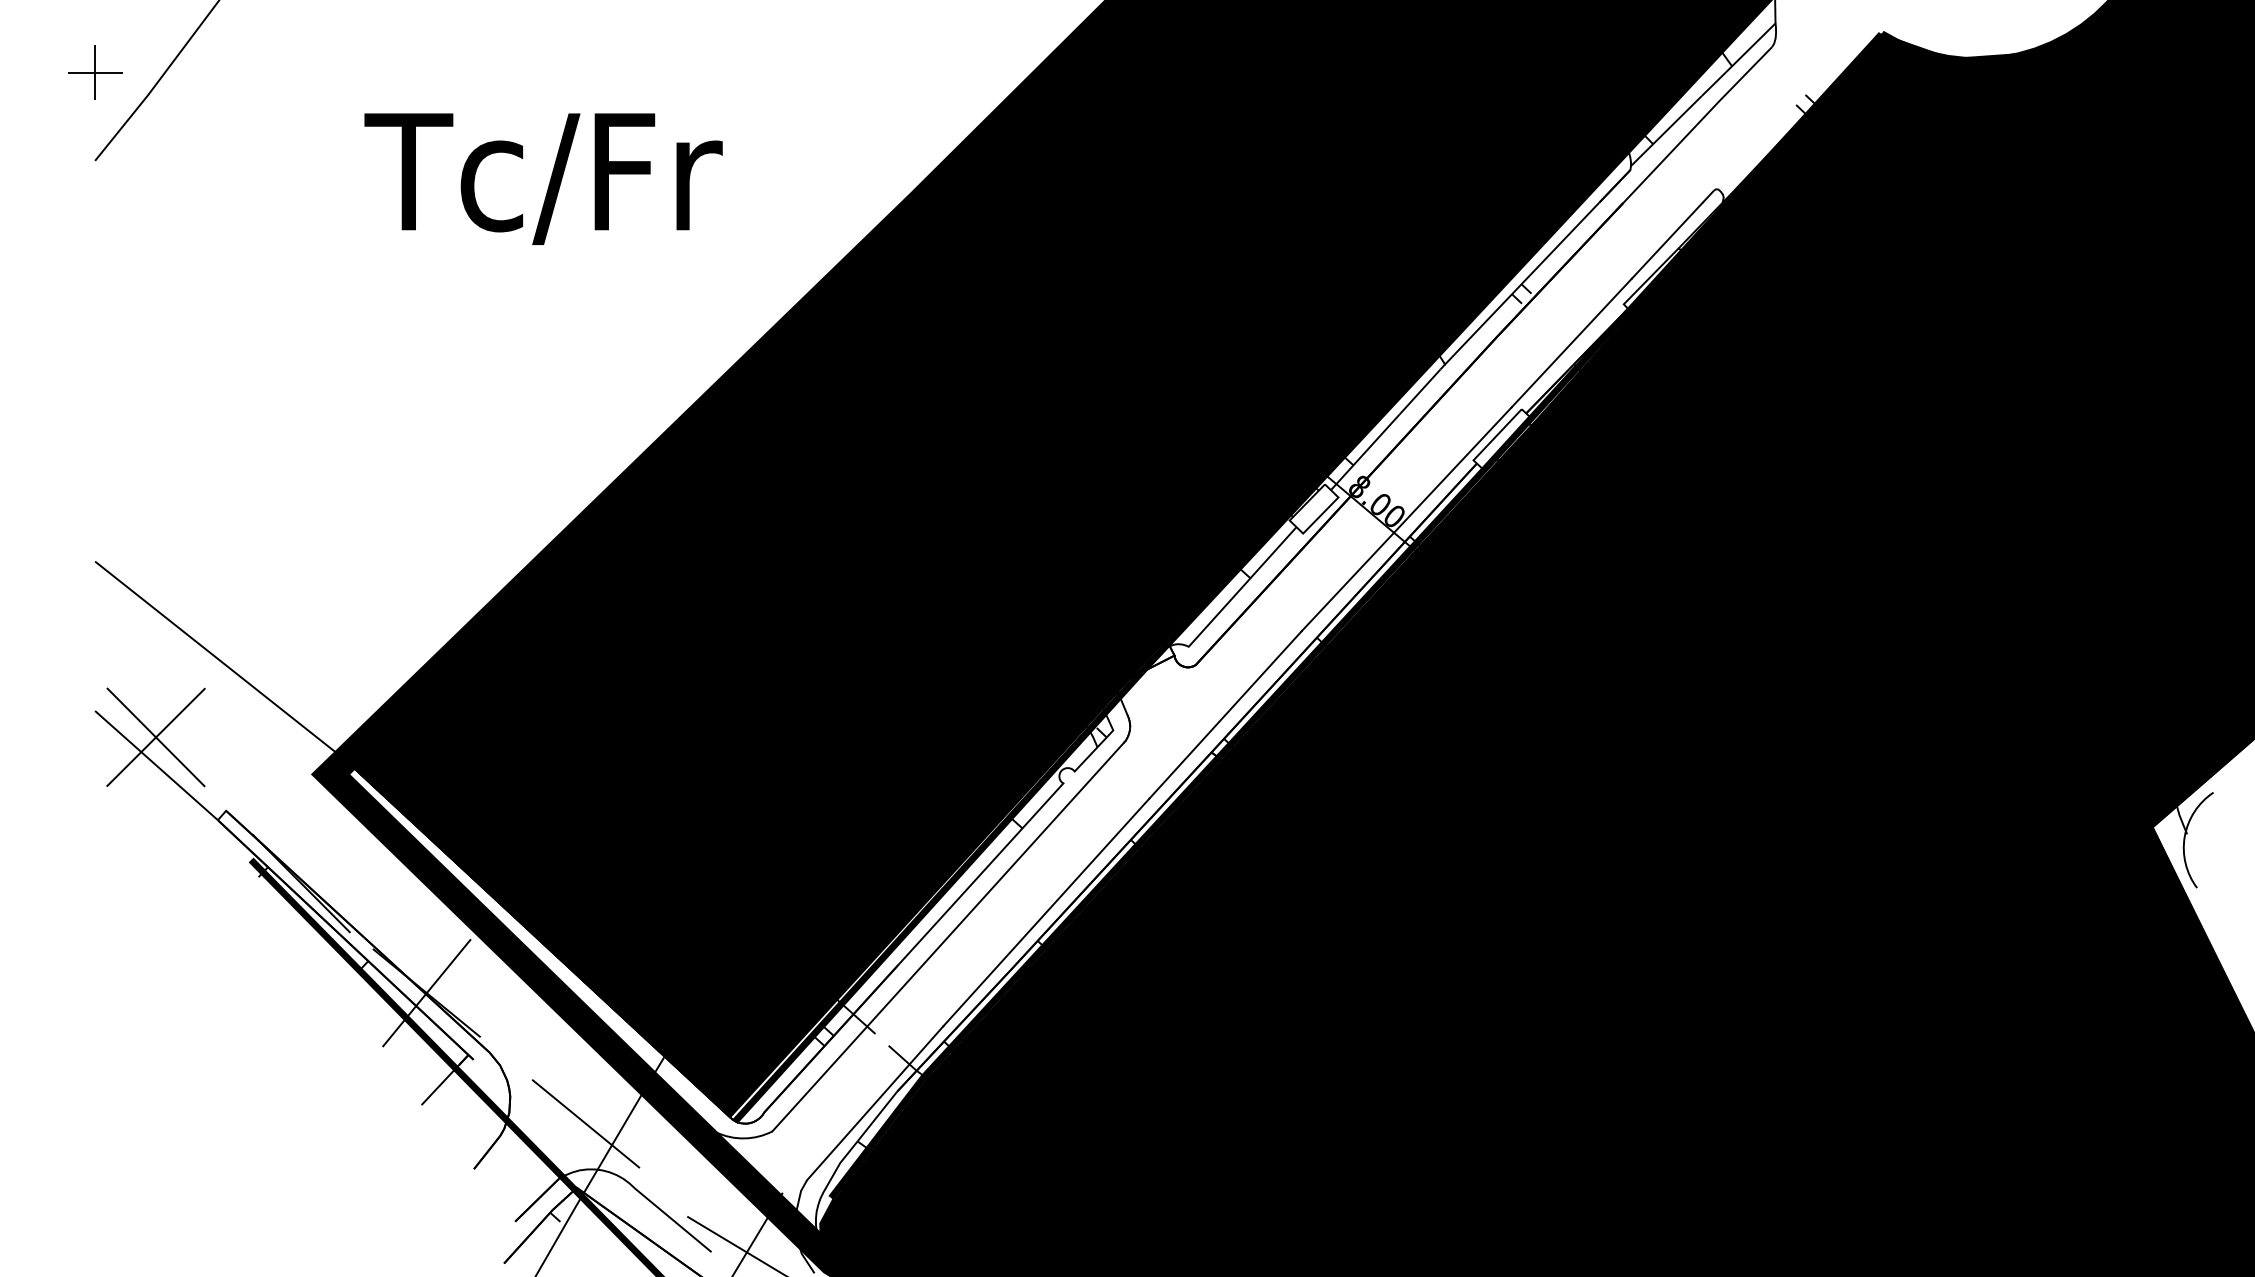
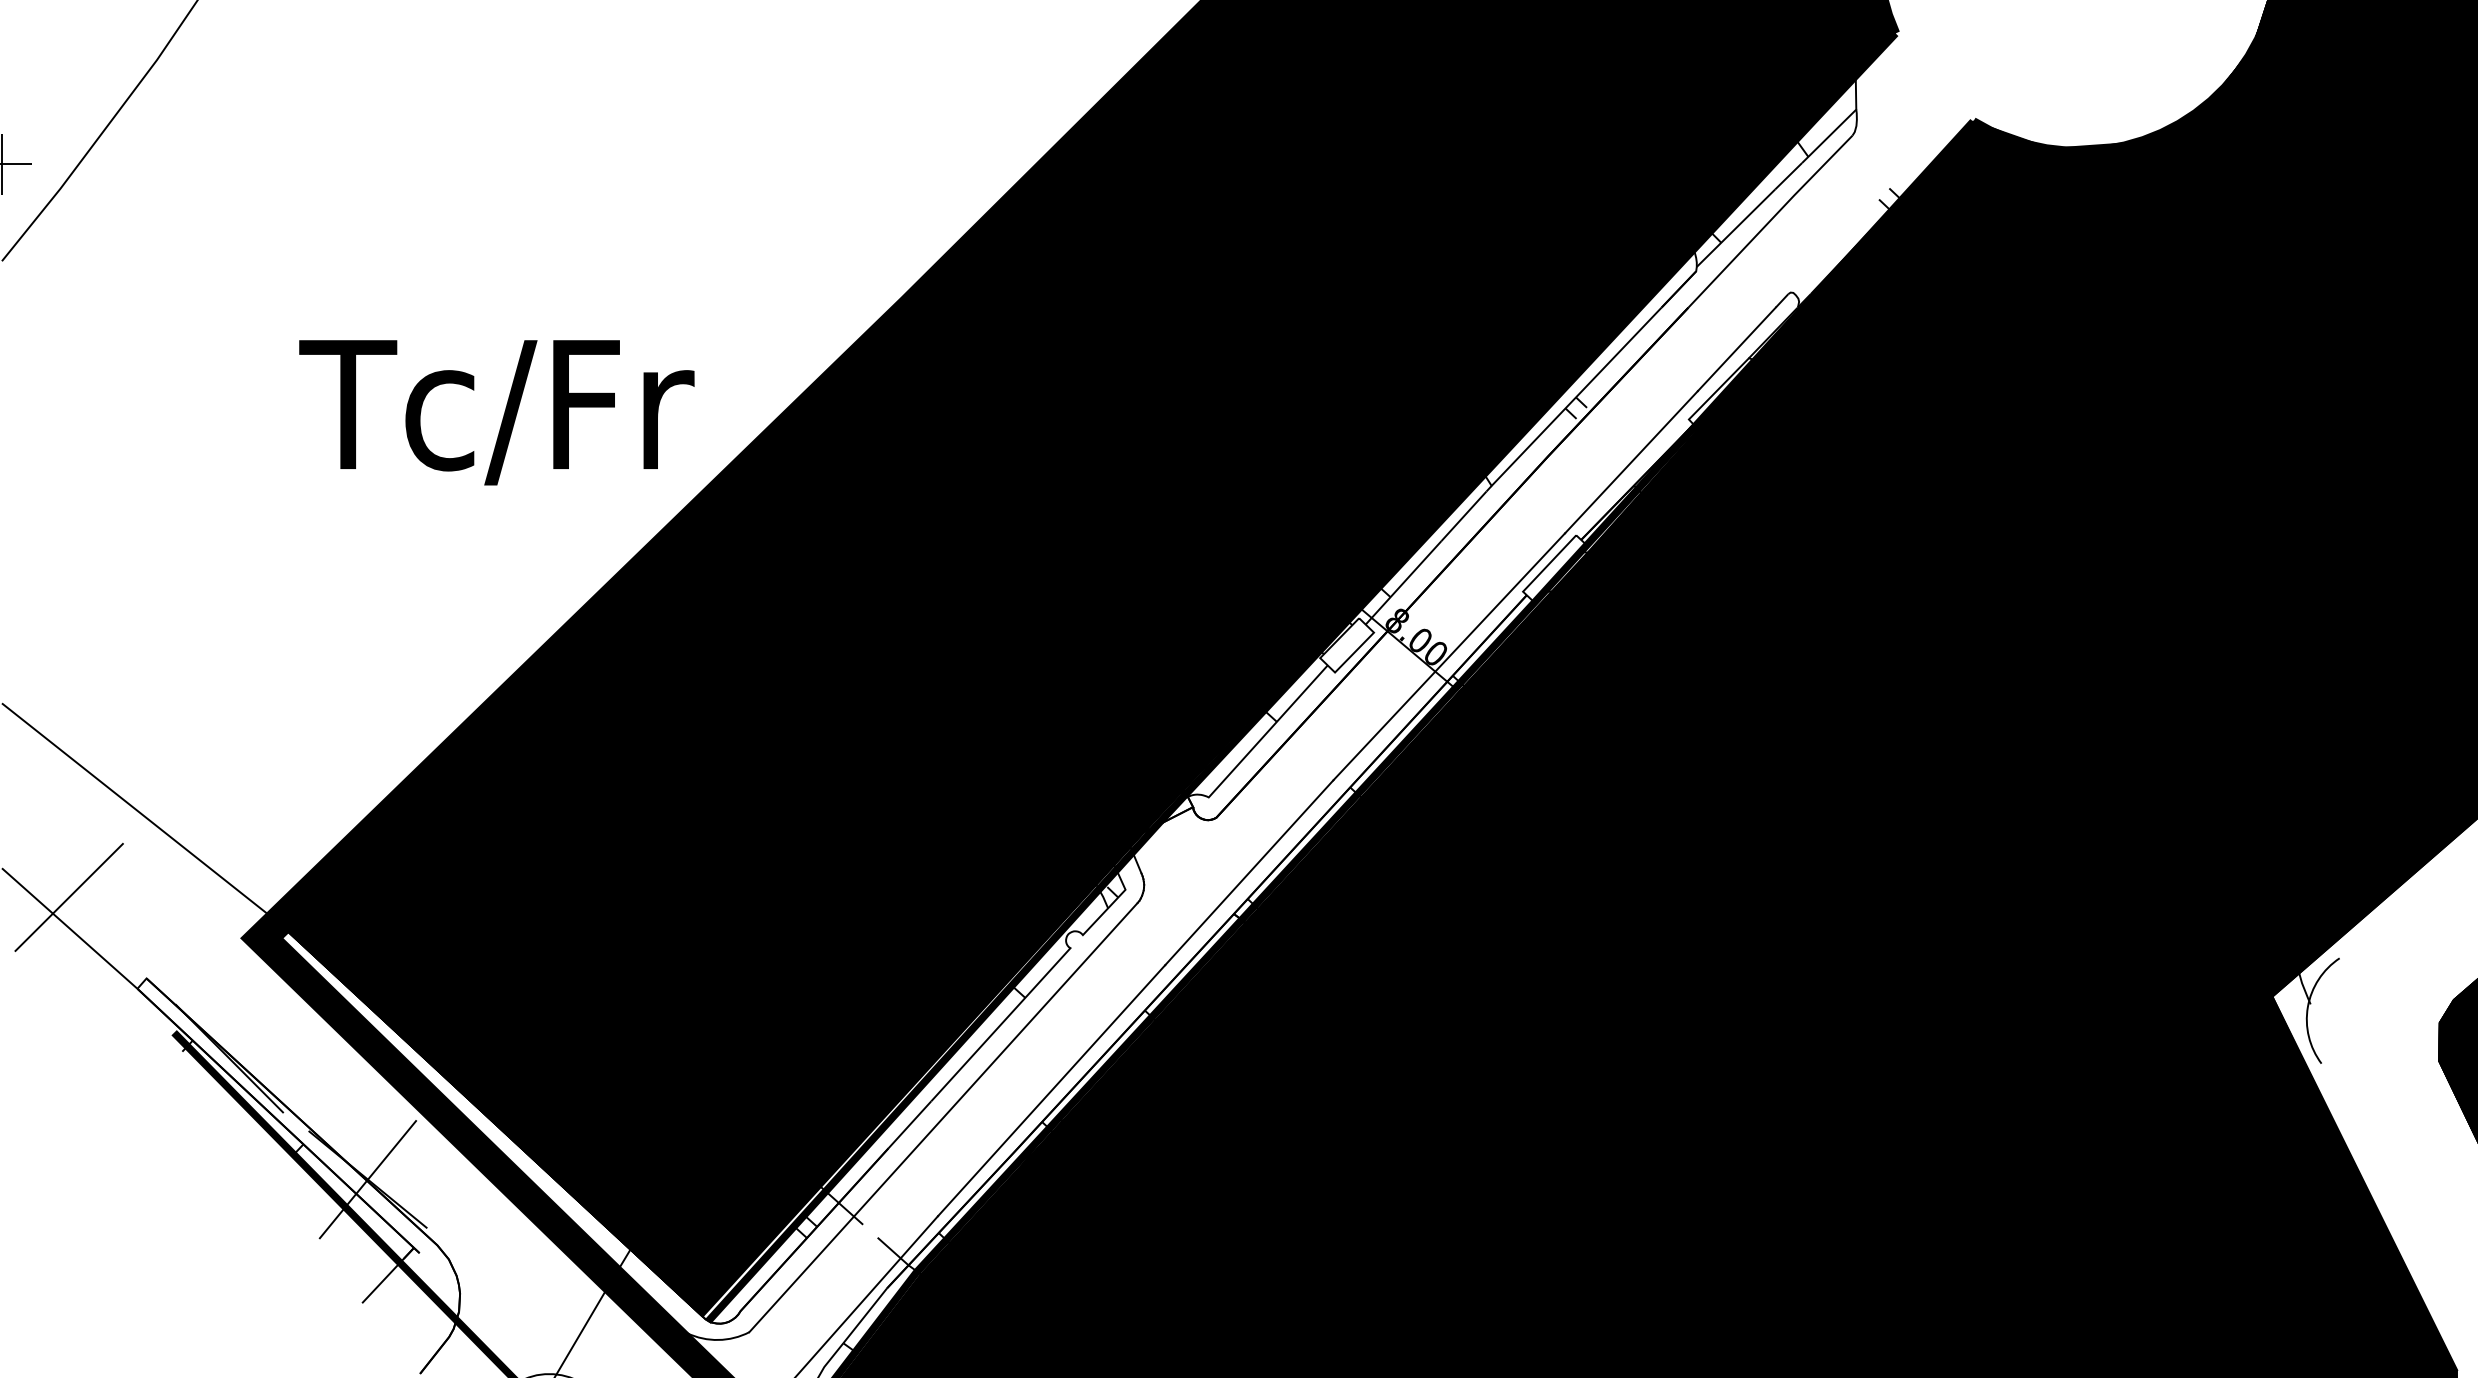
text: (543, 178) -> (496, 411), moved
line: (155, 737) -> (68, 897), removed
line: (585, 1123) -> (543, 1323), removed

